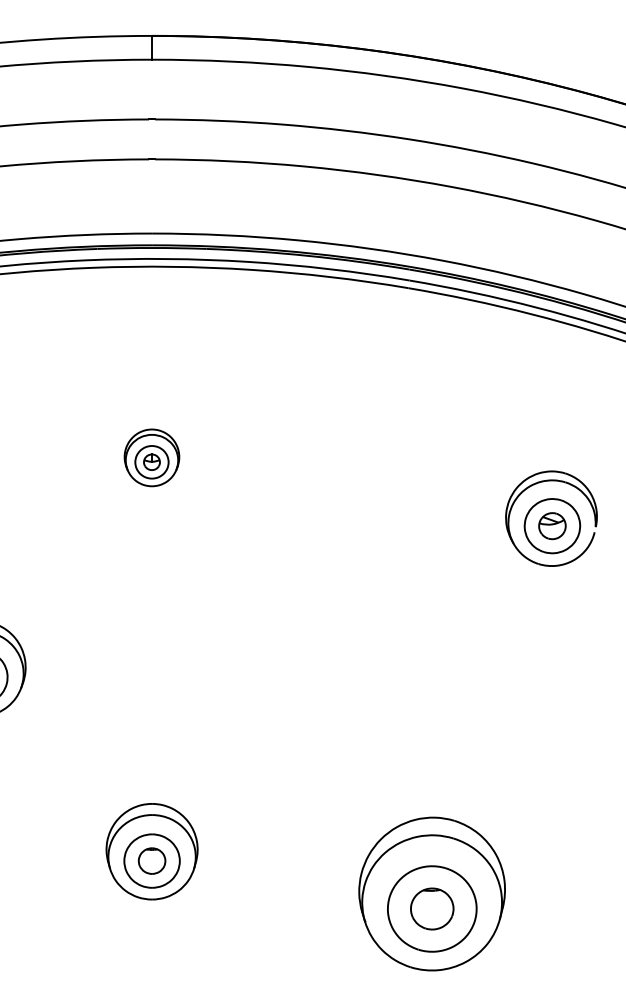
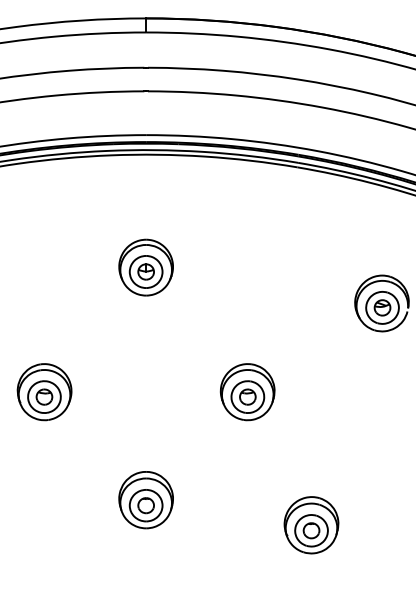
part: (150, 457) -> (145, 267), size x1.67
part: (323, 669) -> (247, 392), added
part: (432, 894) -> (311, 525), size x0.62

